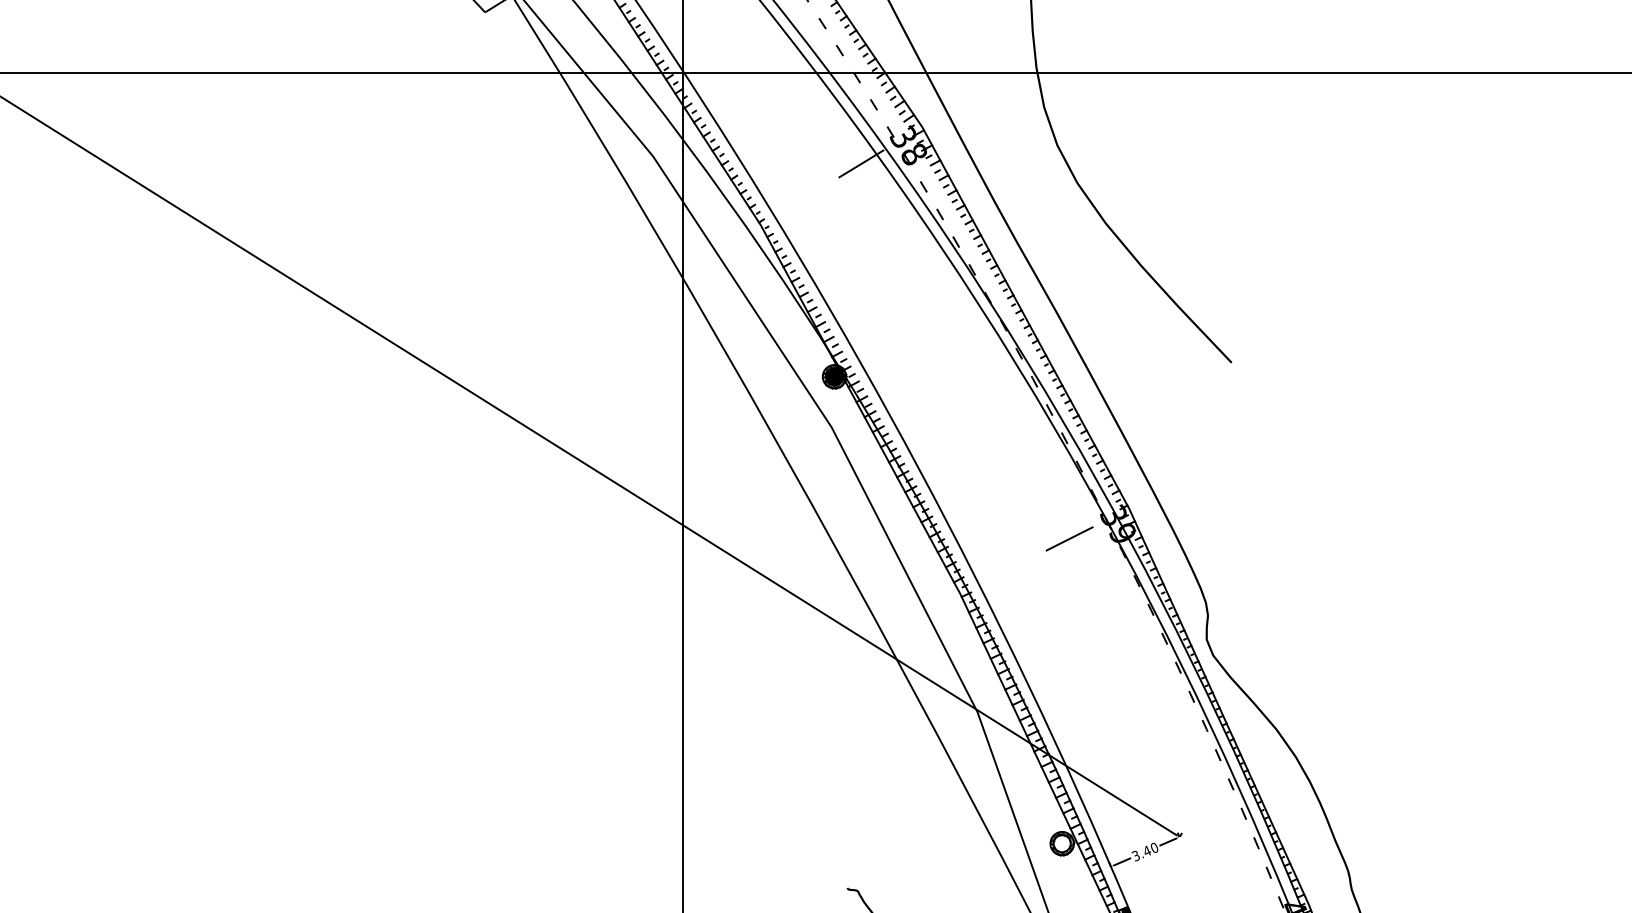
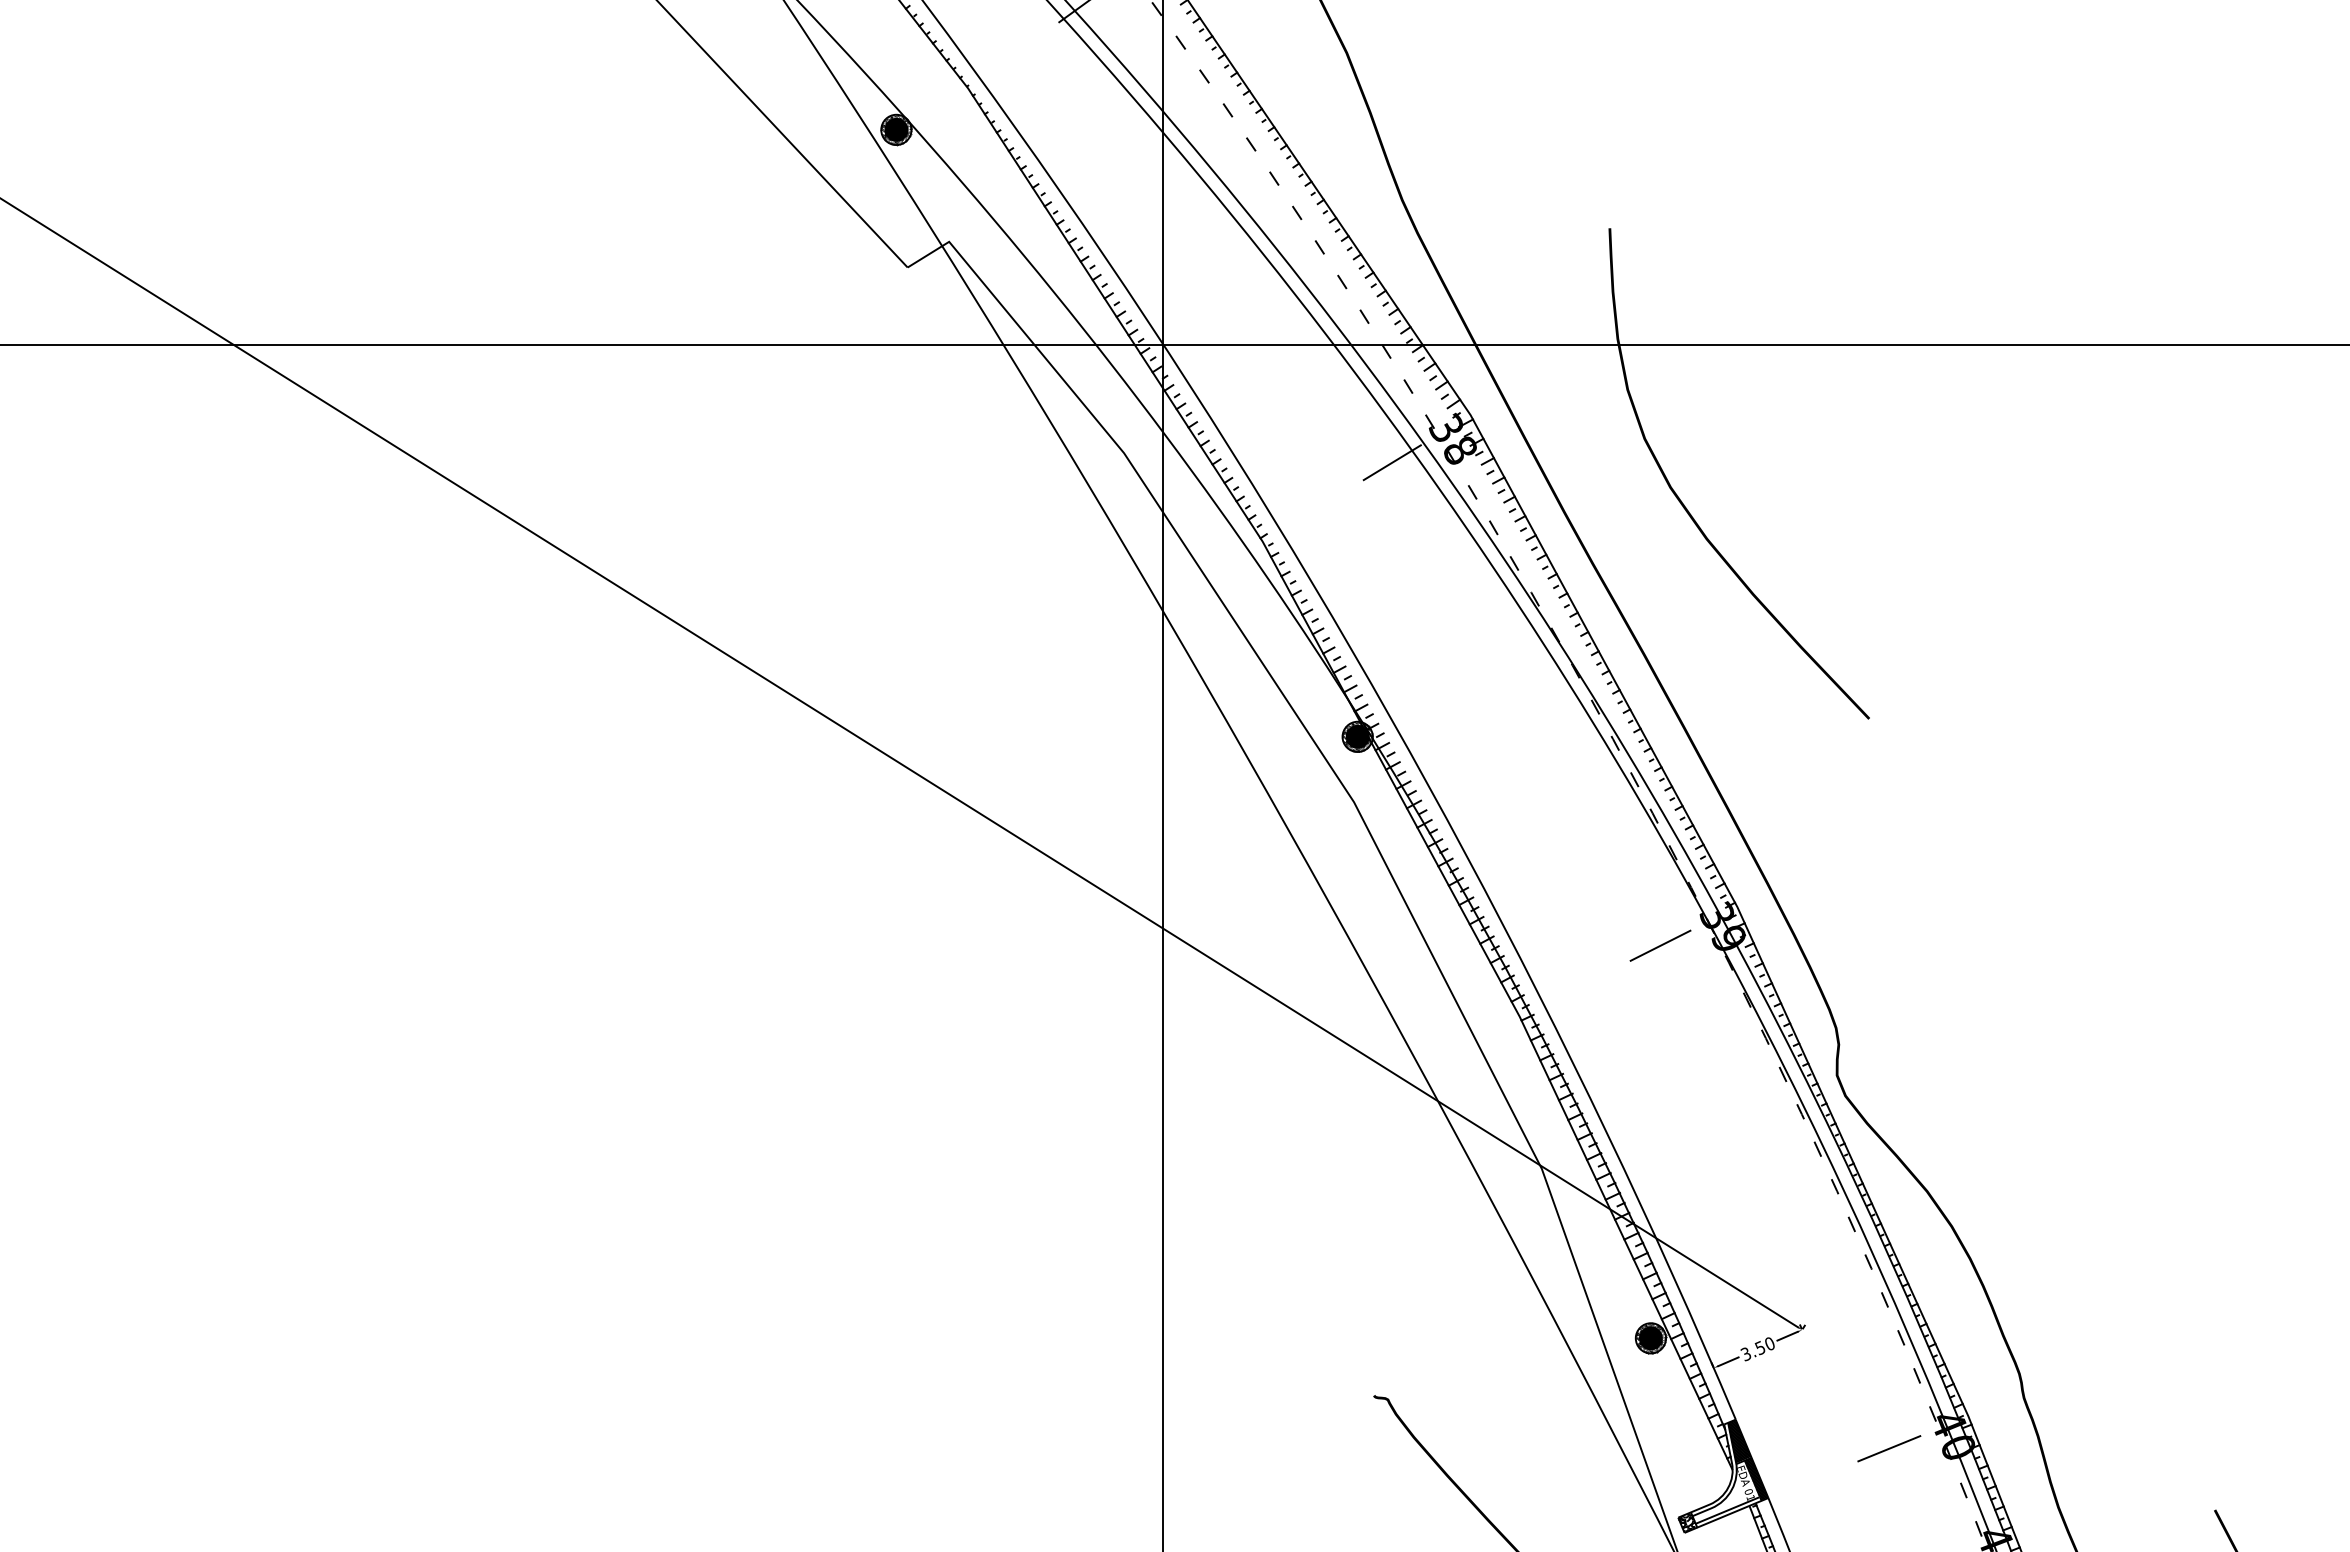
fill: (1061, 843) -> (1650, 1338), added
text: (1146, 851) -> (1759, 1348), 3.40 -> 3.50

